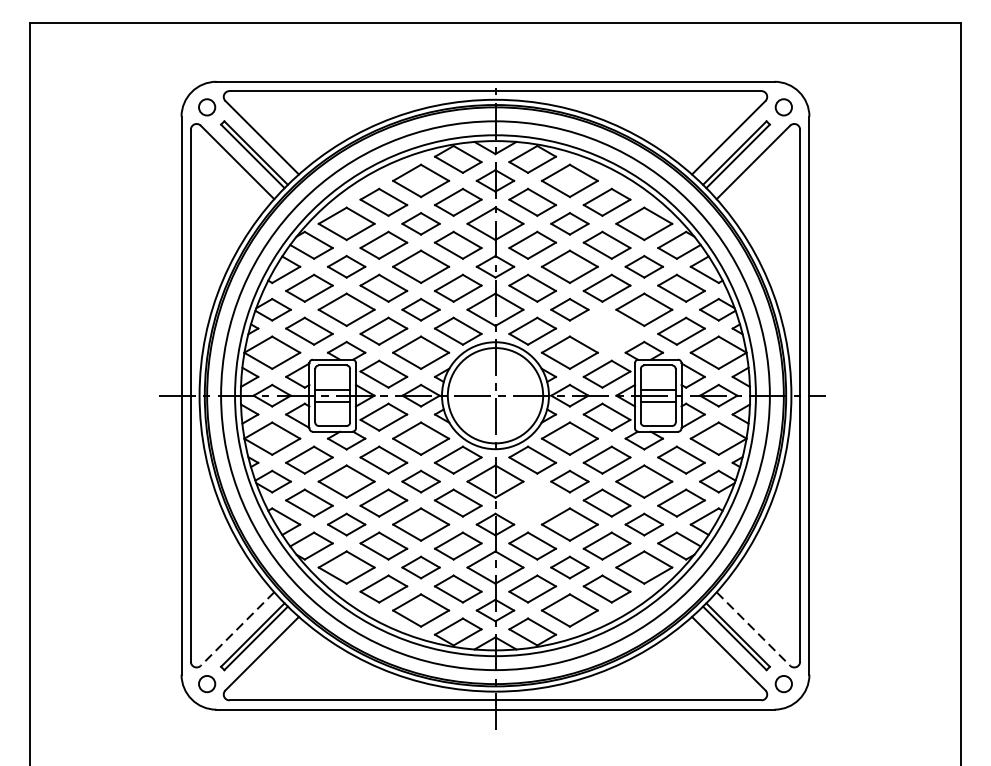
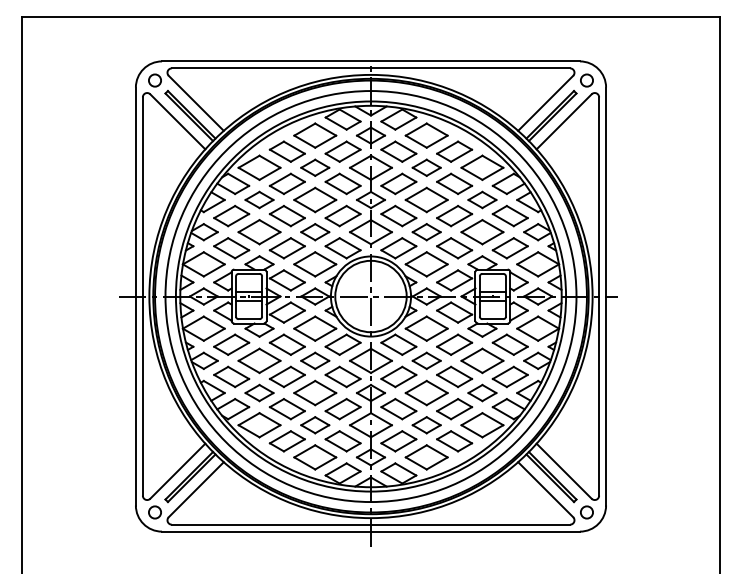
part: (606, 331) -> (454, 248), added
part: (532, 502) -> (398, 376), added
line: (237, 629) -> (177, 471), dashed -> solid
line: (753, 629) -> (564, 471), dashed -> solid

